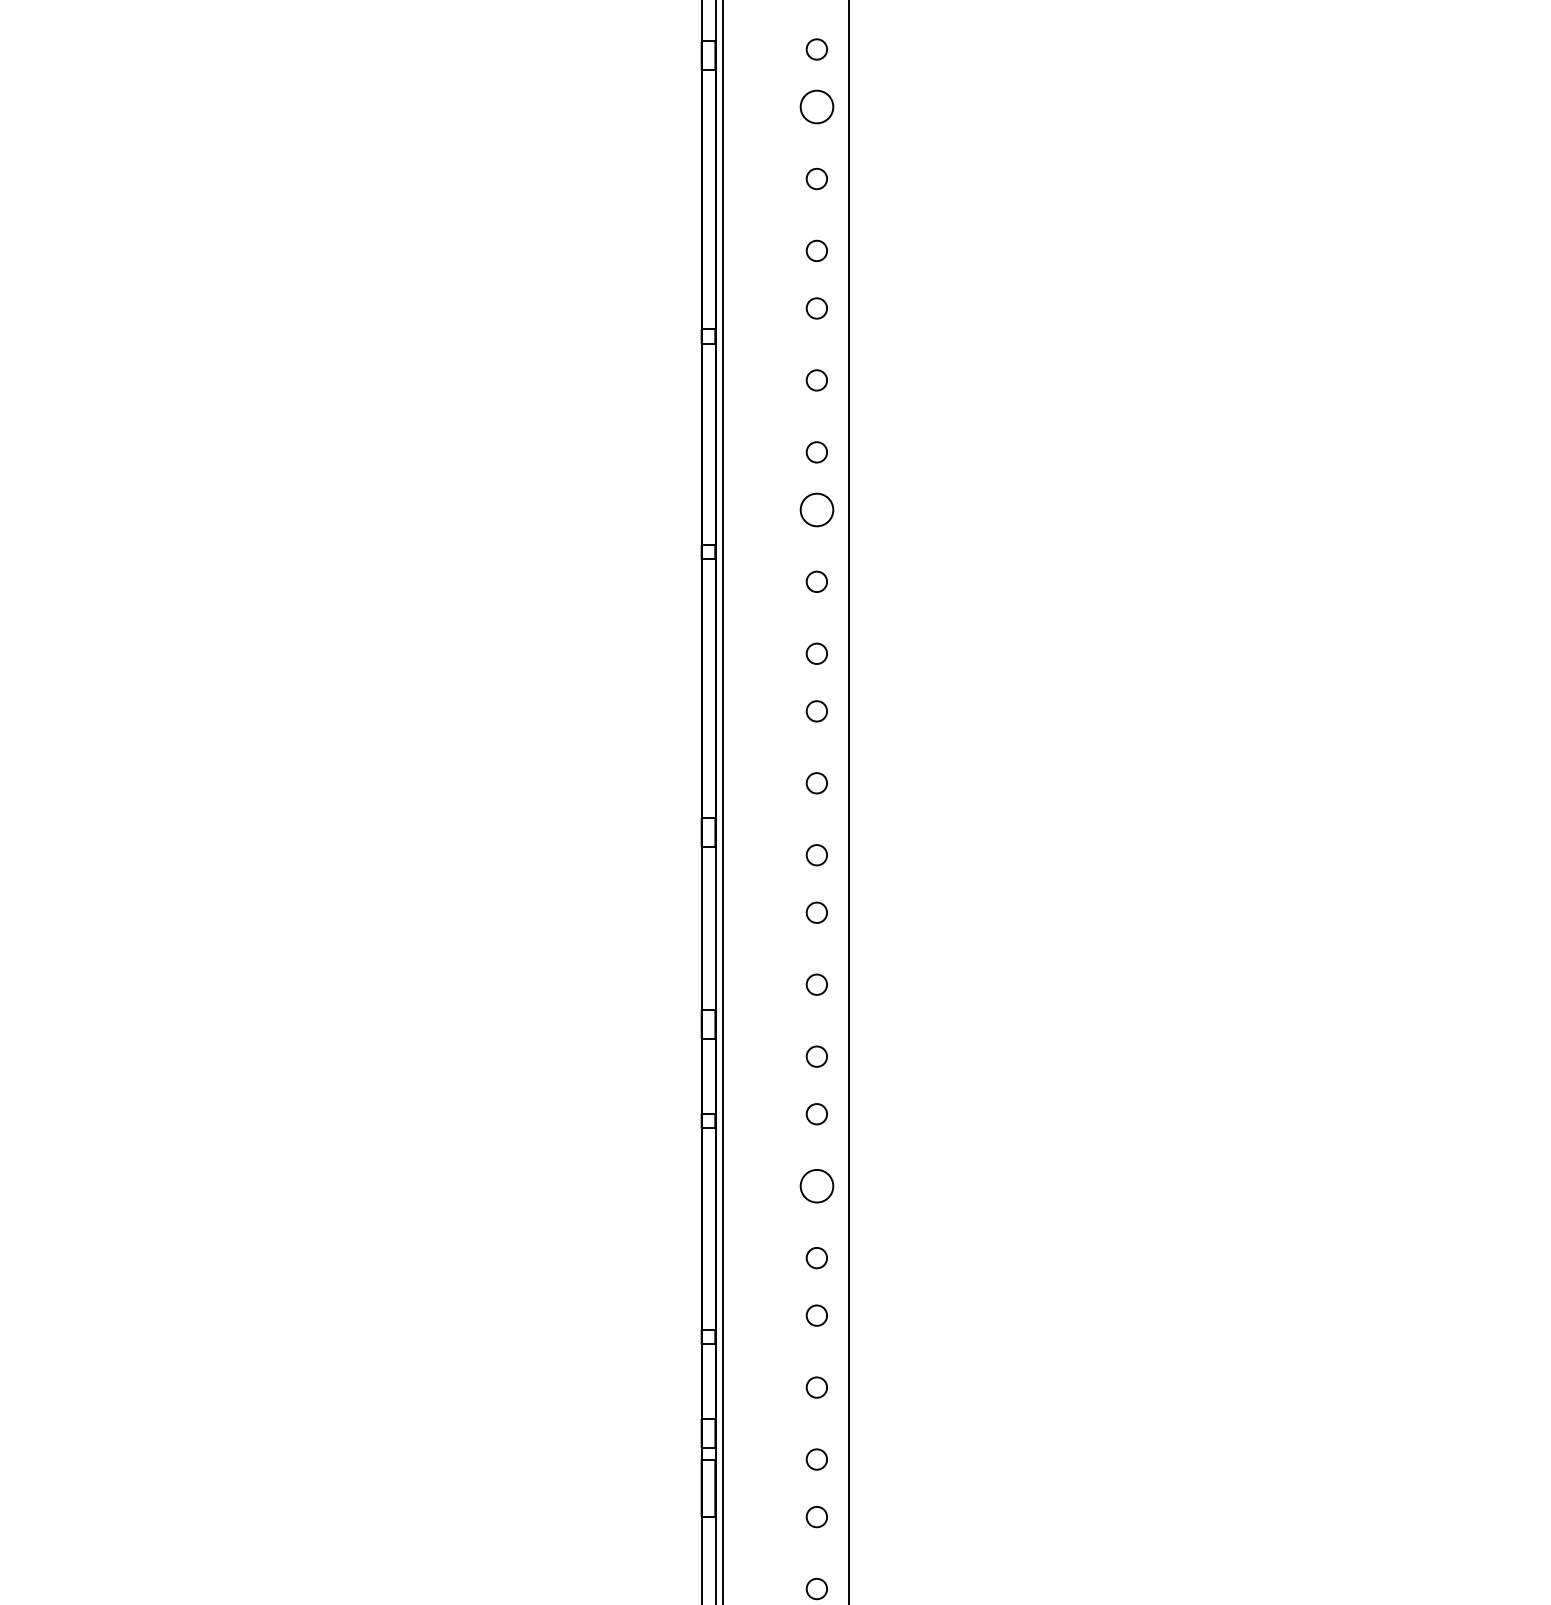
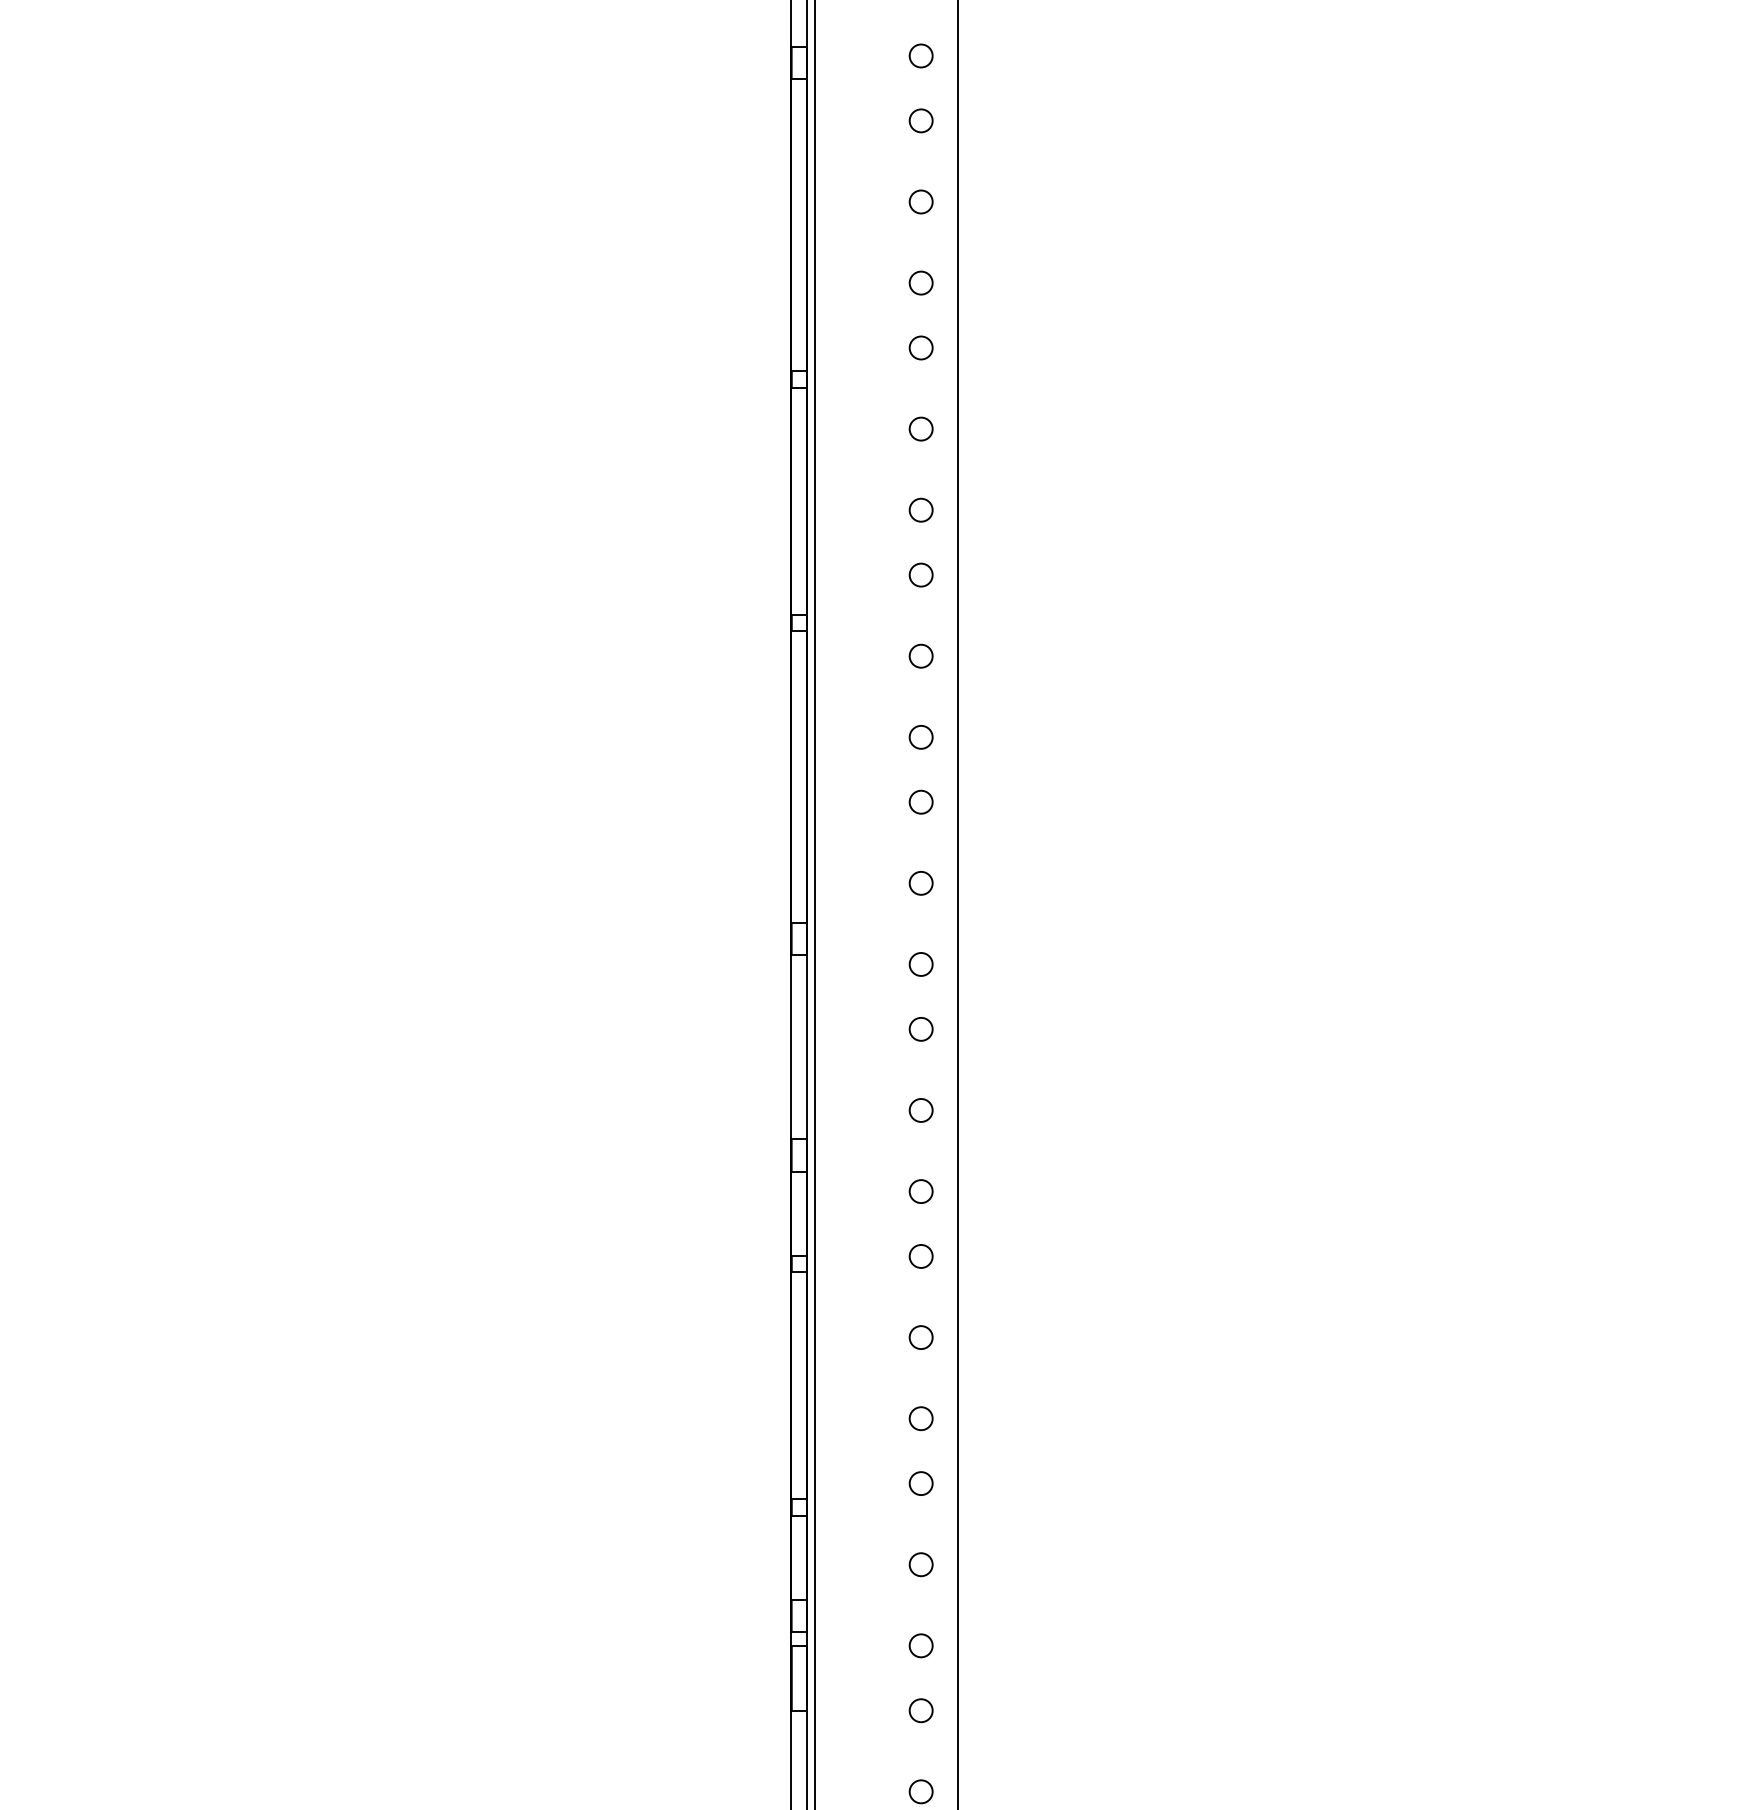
circle: (816, 106) -> (920, 120), size x0.62
circle: (816, 509) -> (920, 574), size x0.62
circle: (816, 1186) -> (920, 1337), size x0.62

